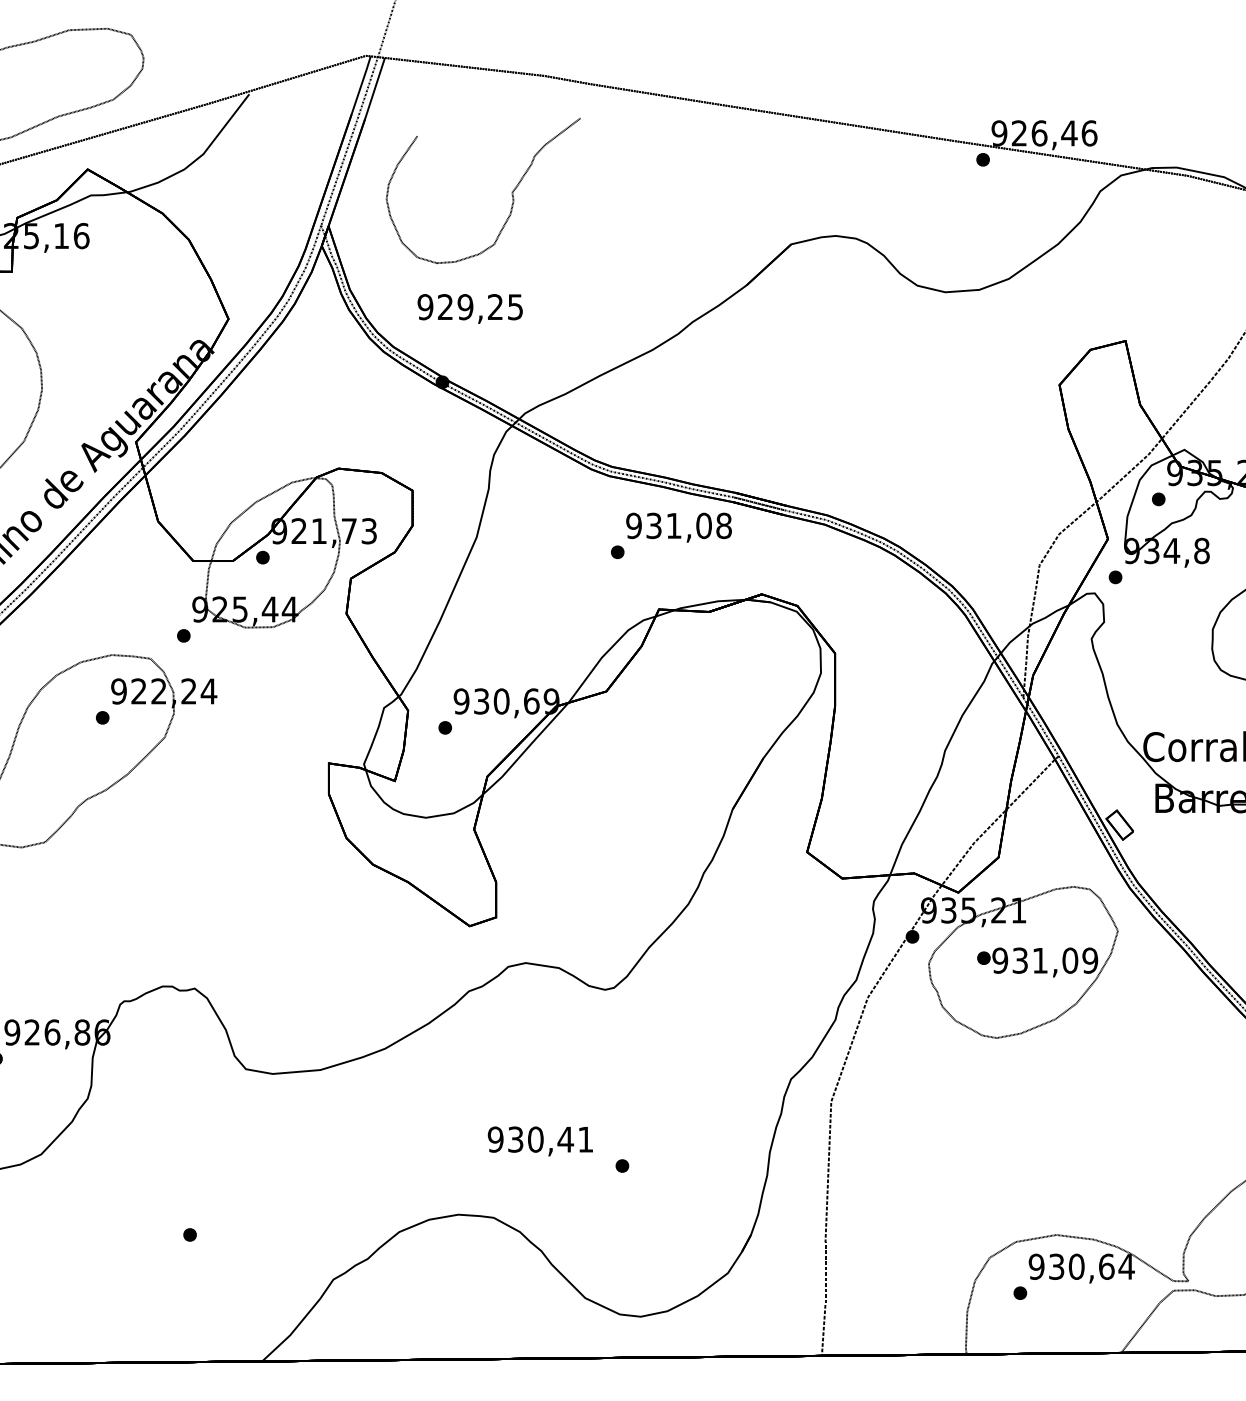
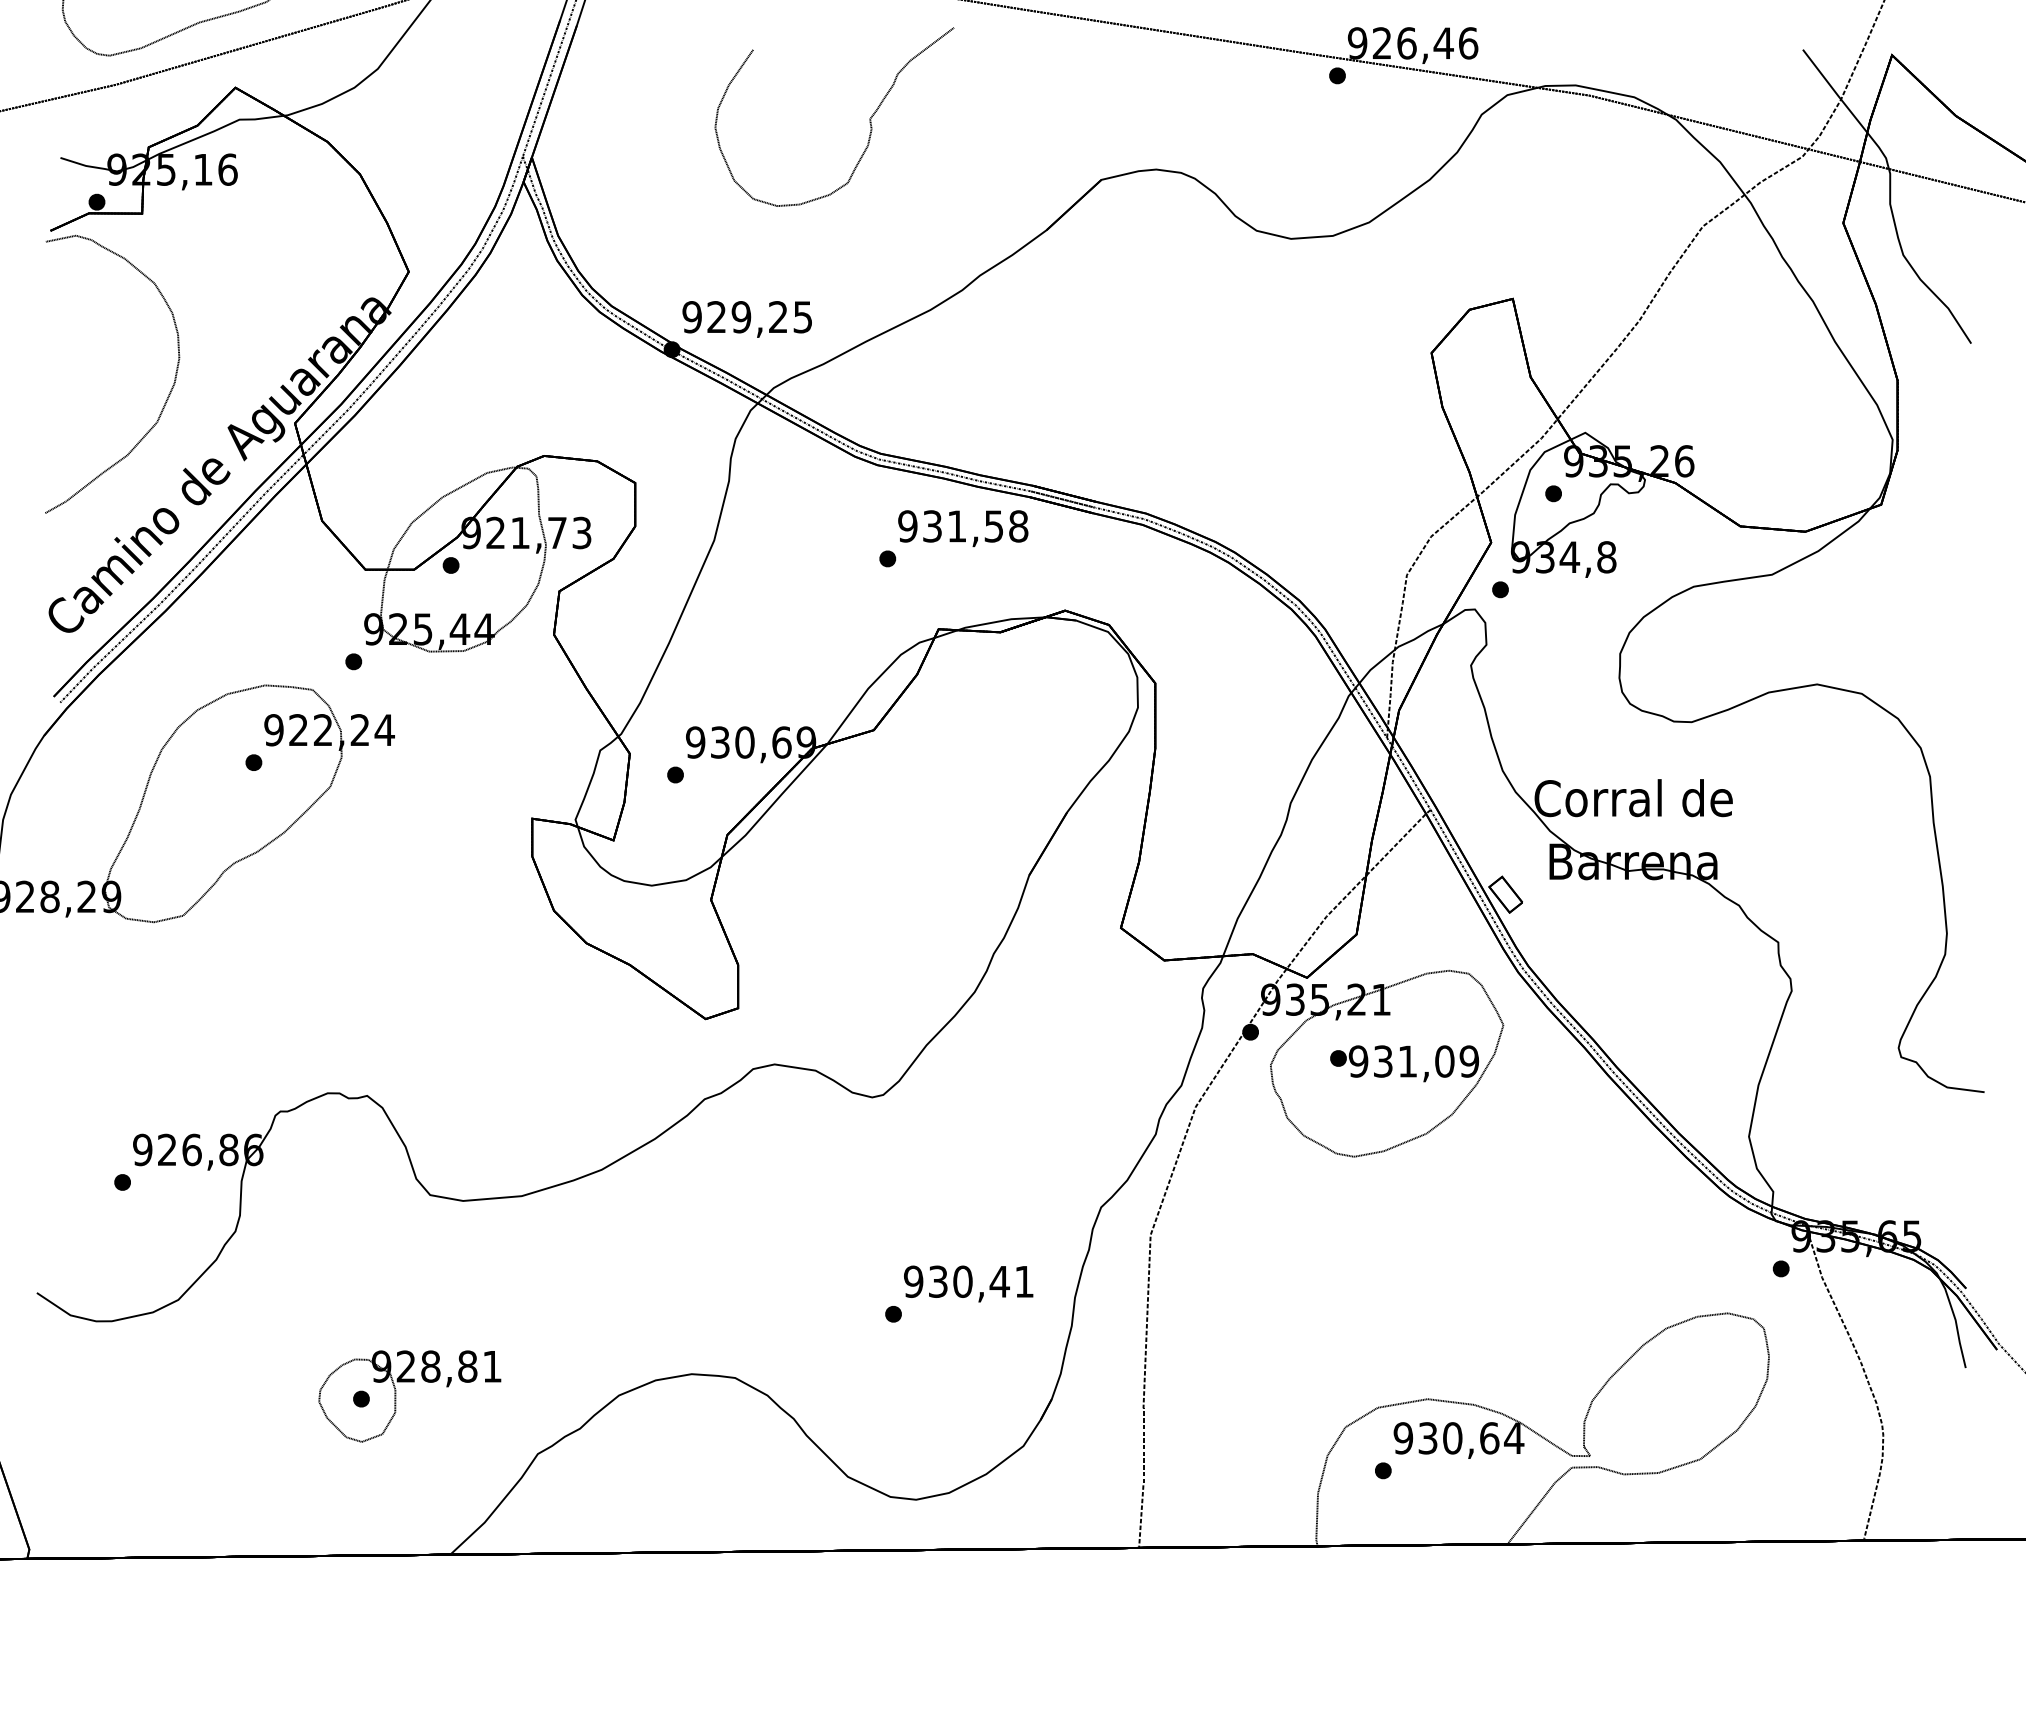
part: (511, 192) -> (869, 118), moved
text: (469, 309) -> (746, 319), moved
text: (703, 525) -> (993, 526), 931,08 -> 931,58
text: (540, 1141) -> (968, 1283), moved
part: (218, 1232) -> (396, 1396), added

